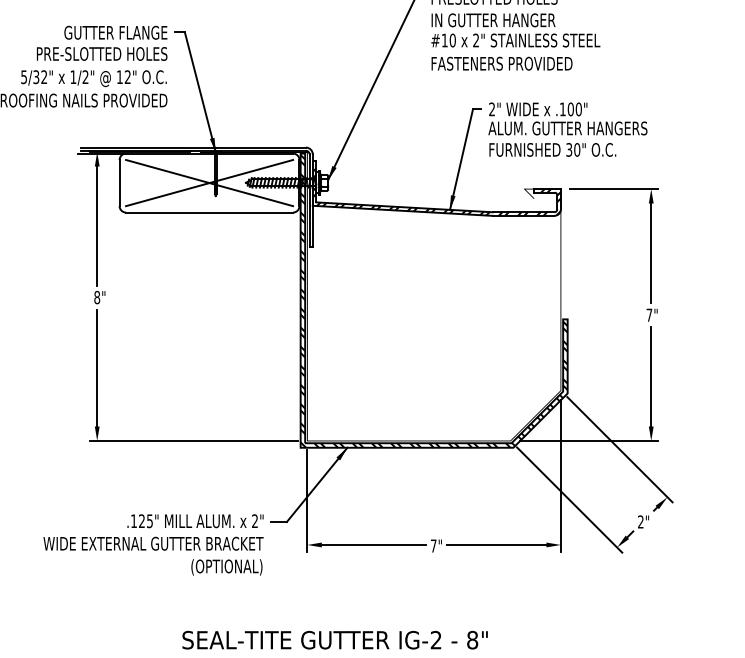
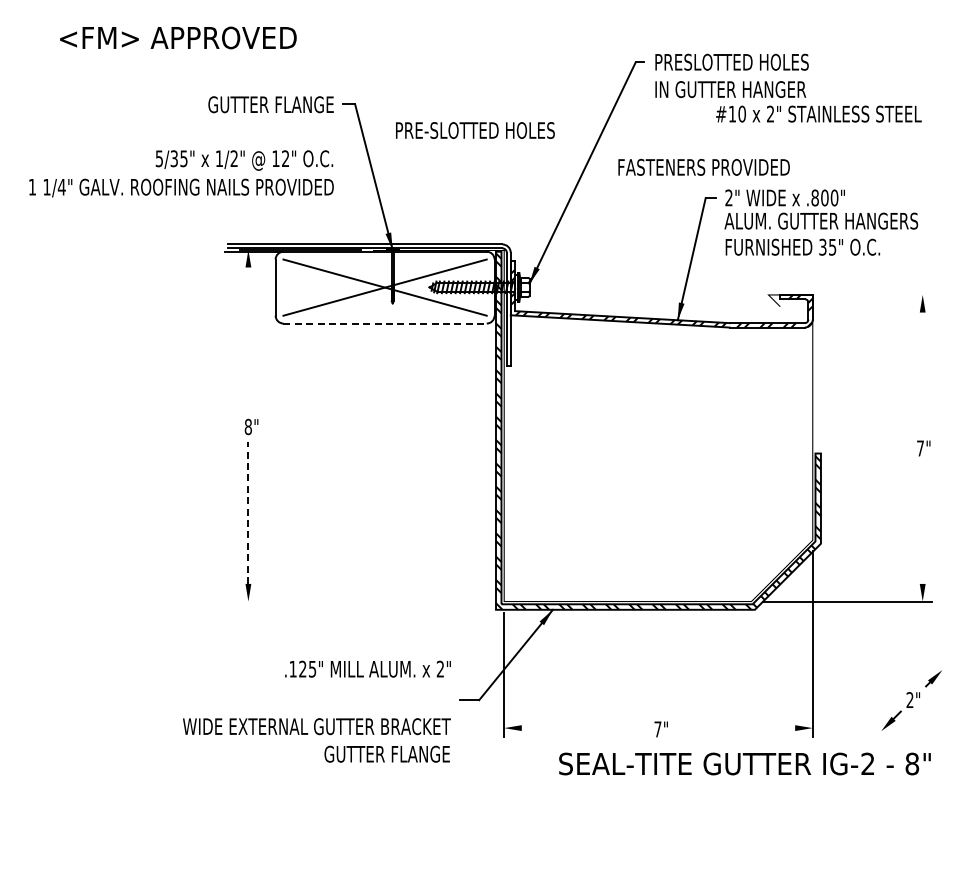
text: (515, 40) -> (818, 113), moved
text: (102, 53) -> (475, 130), moved
text: (501, 63) -> (703, 167), moved
text: (43, 76) -> (183, 158), 5/32" -> 5/35"
text: (562, 109) -> (814, 197), .100" -> .800"
text: (577, 149) -> (832, 246), 30" -> 35"
line: (614, 188) -> (877, 294), removed
line: (209, 212) -> (385, 323), solid -> dashed
line: (97, 225) -> (248, 339), removed
line: (651, 252) -> (922, 372), removed
line: (97, 367) -> (248, 512), solid -> dashed
line: (651, 376) -> (922, 523), removed
line: (194, 440) -> (366, 601), removed
line: (619, 449) -> (884, 612), removed
line: (569, 500) -> (823, 673), removed
text: (195, 520) -> (367, 668), moved
line: (373, 545) -> (584, 728), removed
line: (496, 545) -> (734, 728), removed
text: (210, 567) -> (386, 755), (OPTIONAL) -> GUTTER FLANGE
text: (334, 639) -> (744, 763), moved

